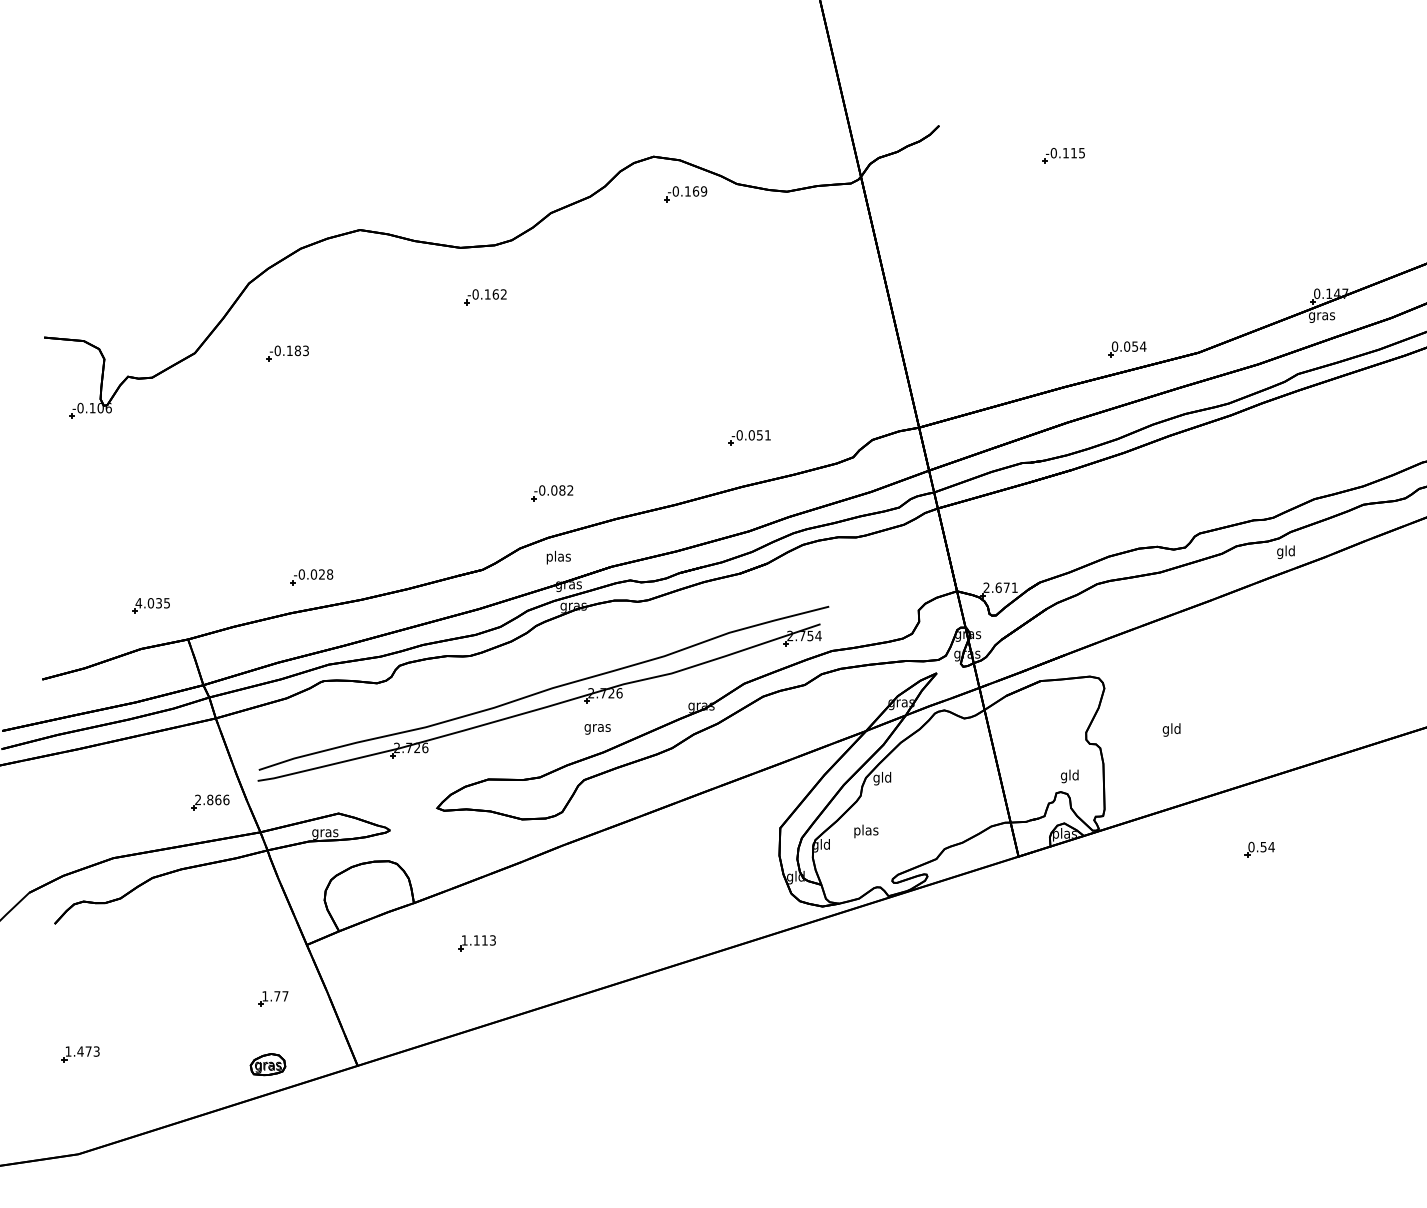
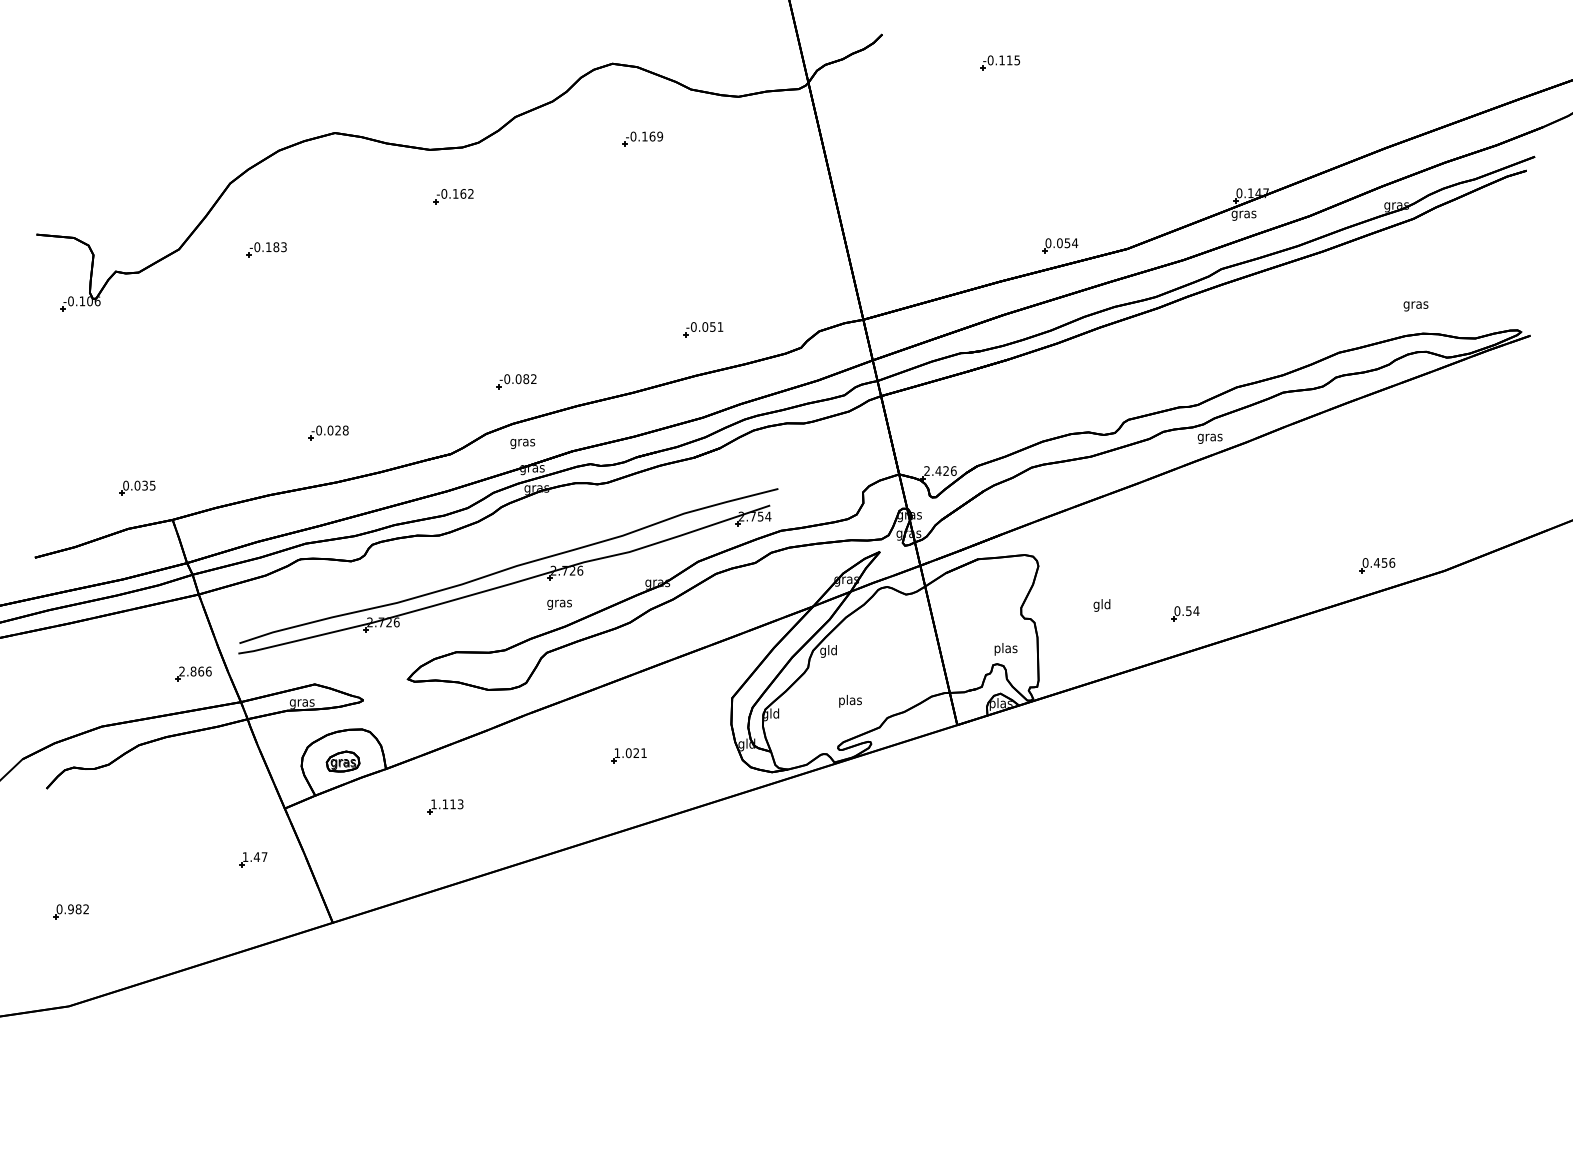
part: (685, 193) -> (642, 138), moved
text: (1285, 552) -> (1209, 437), gld -> gras
text: (558, 557) -> (522, 442), plas -> gras
part: (311, 576) -> (328, 432), moved
text: (1006, 588) -> (945, 471), 2.671 -> 2.426
text: (138, 603) -> (125, 485), 4.035 -> 0.035
text: (1069, 776) -> (1005, 649), gld -> plas
text: (866, 831) -> (850, 701), moved
part: (1260, 849) -> (1185, 613), moved
part: (670, 888) -> (628, 755), added
text: (276, 995) -> (256, 856), 1.77 -> 1.47
text: (82, 1051) -> (72, 909), 1.473 -> 0.982
part: (267, 1064) -> (342, 761), moved

